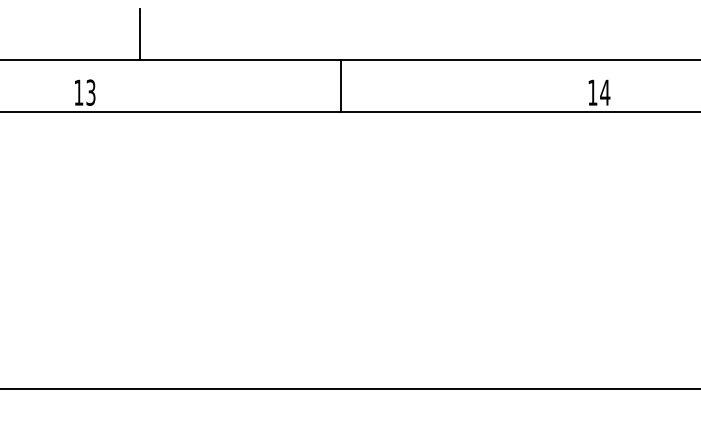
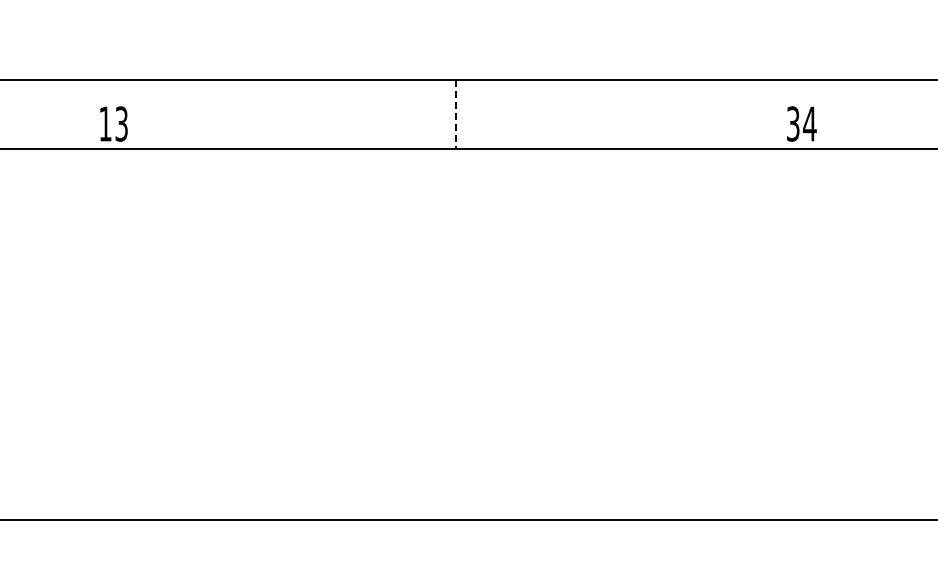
line: (140, 34) -> (187, 45), removed
line: (340, 86) -> (455, 115), solid -> dashed
text: (592, 92) -> (793, 123), 14 -> 34

